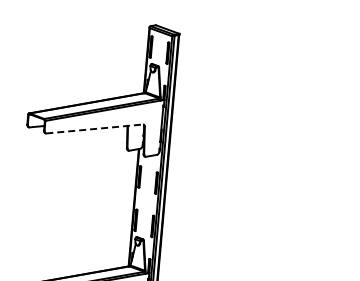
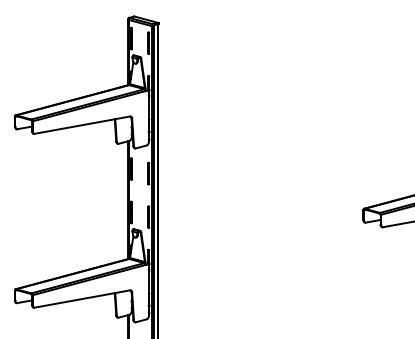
line: (94, 129) -> (82, 125), dashed -> solid

